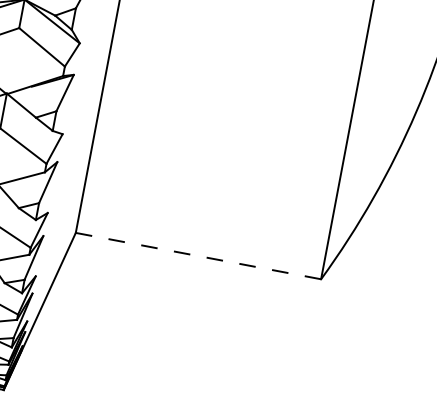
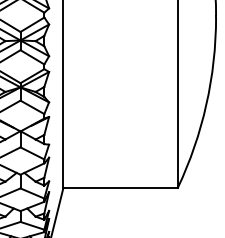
line: (200, 257) -> (121, 188), dashed -> solid

